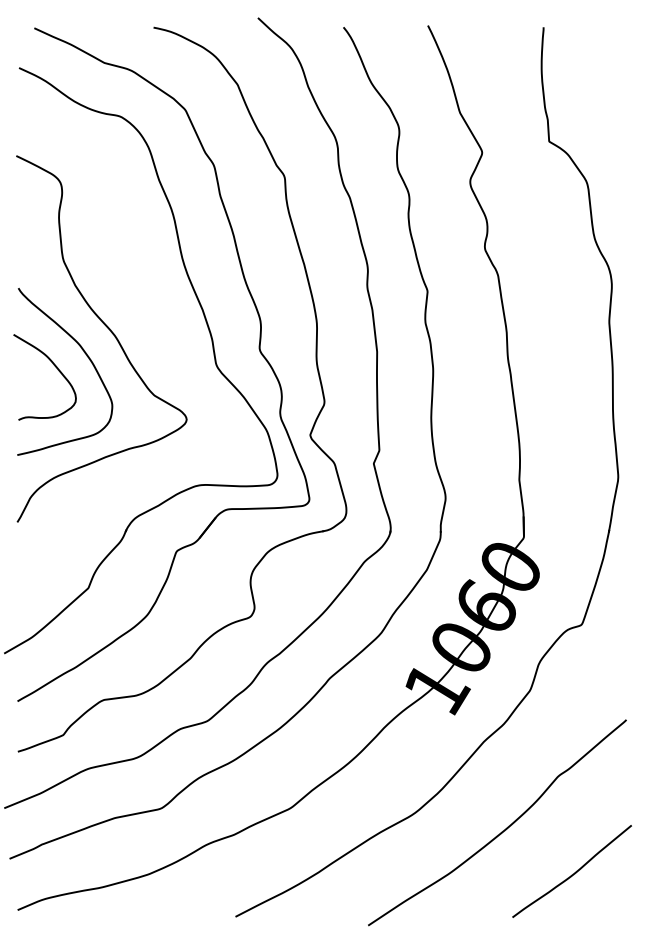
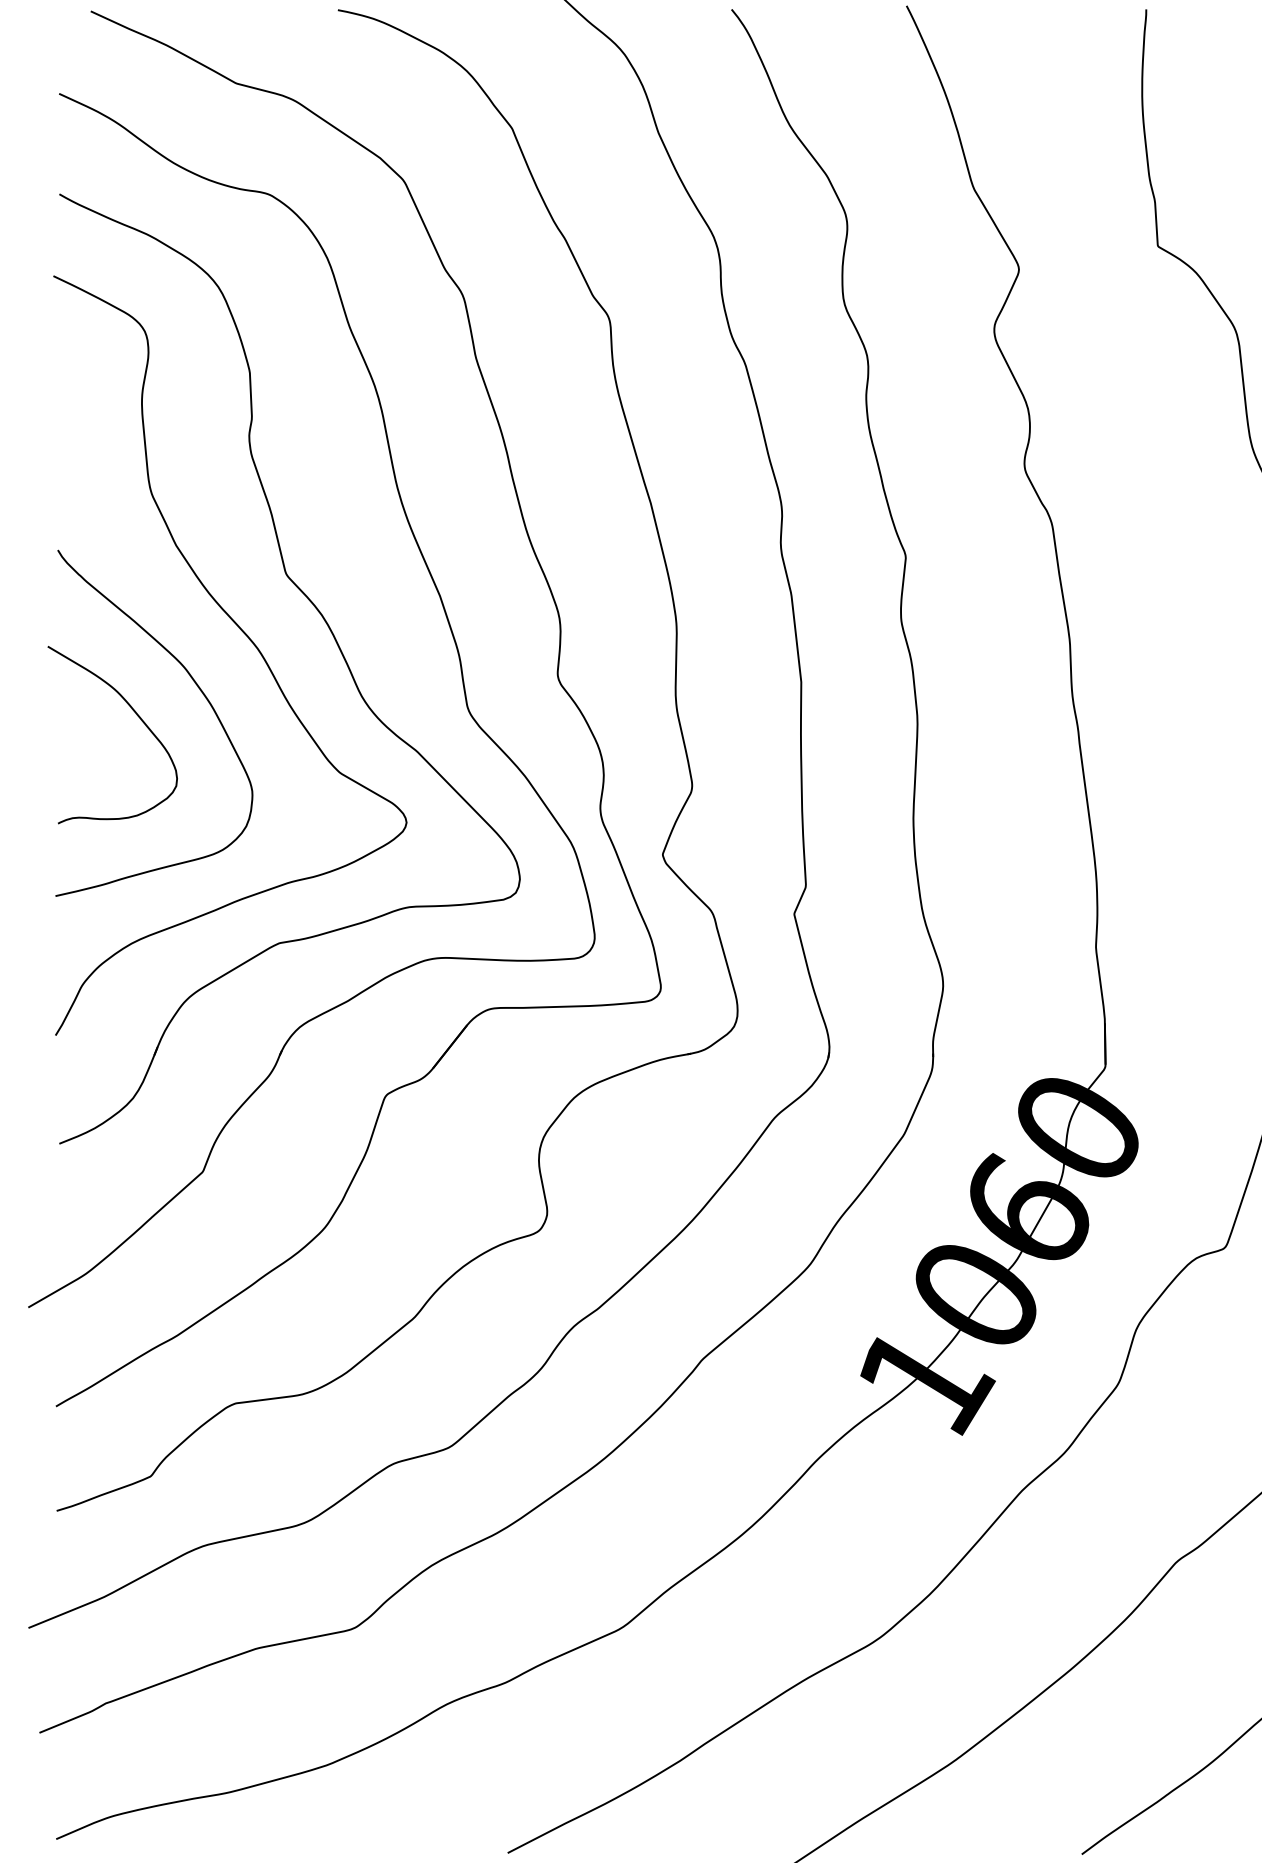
part: (152, 334) -> (335, 646), added

